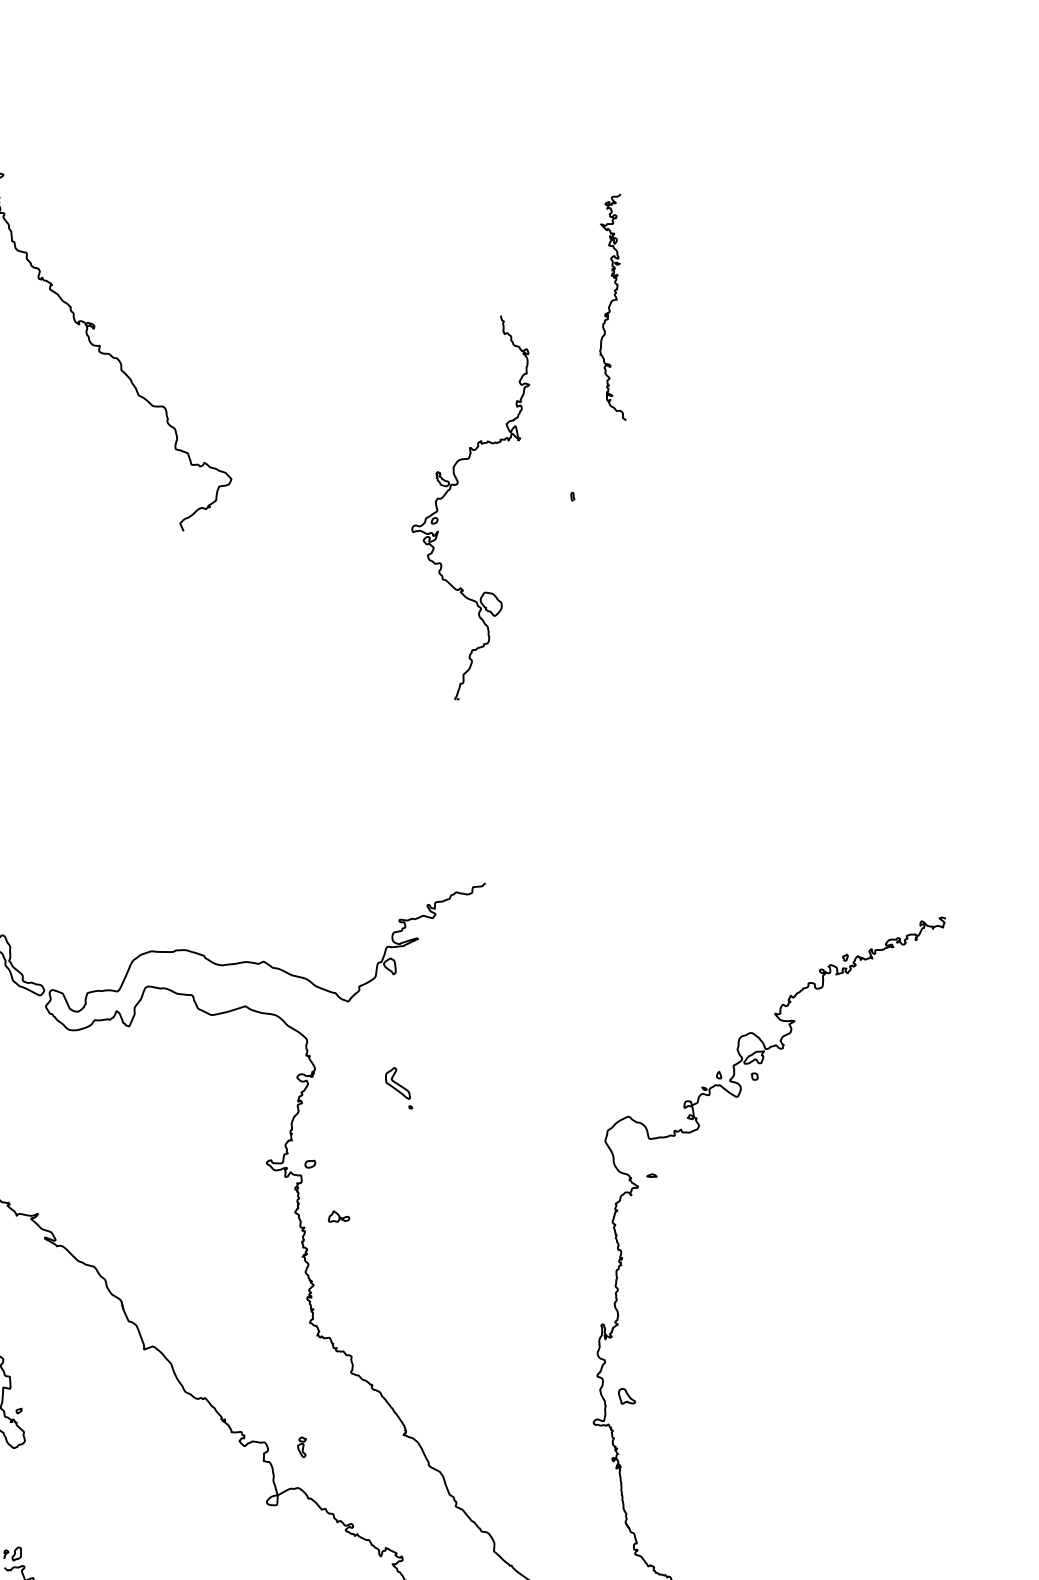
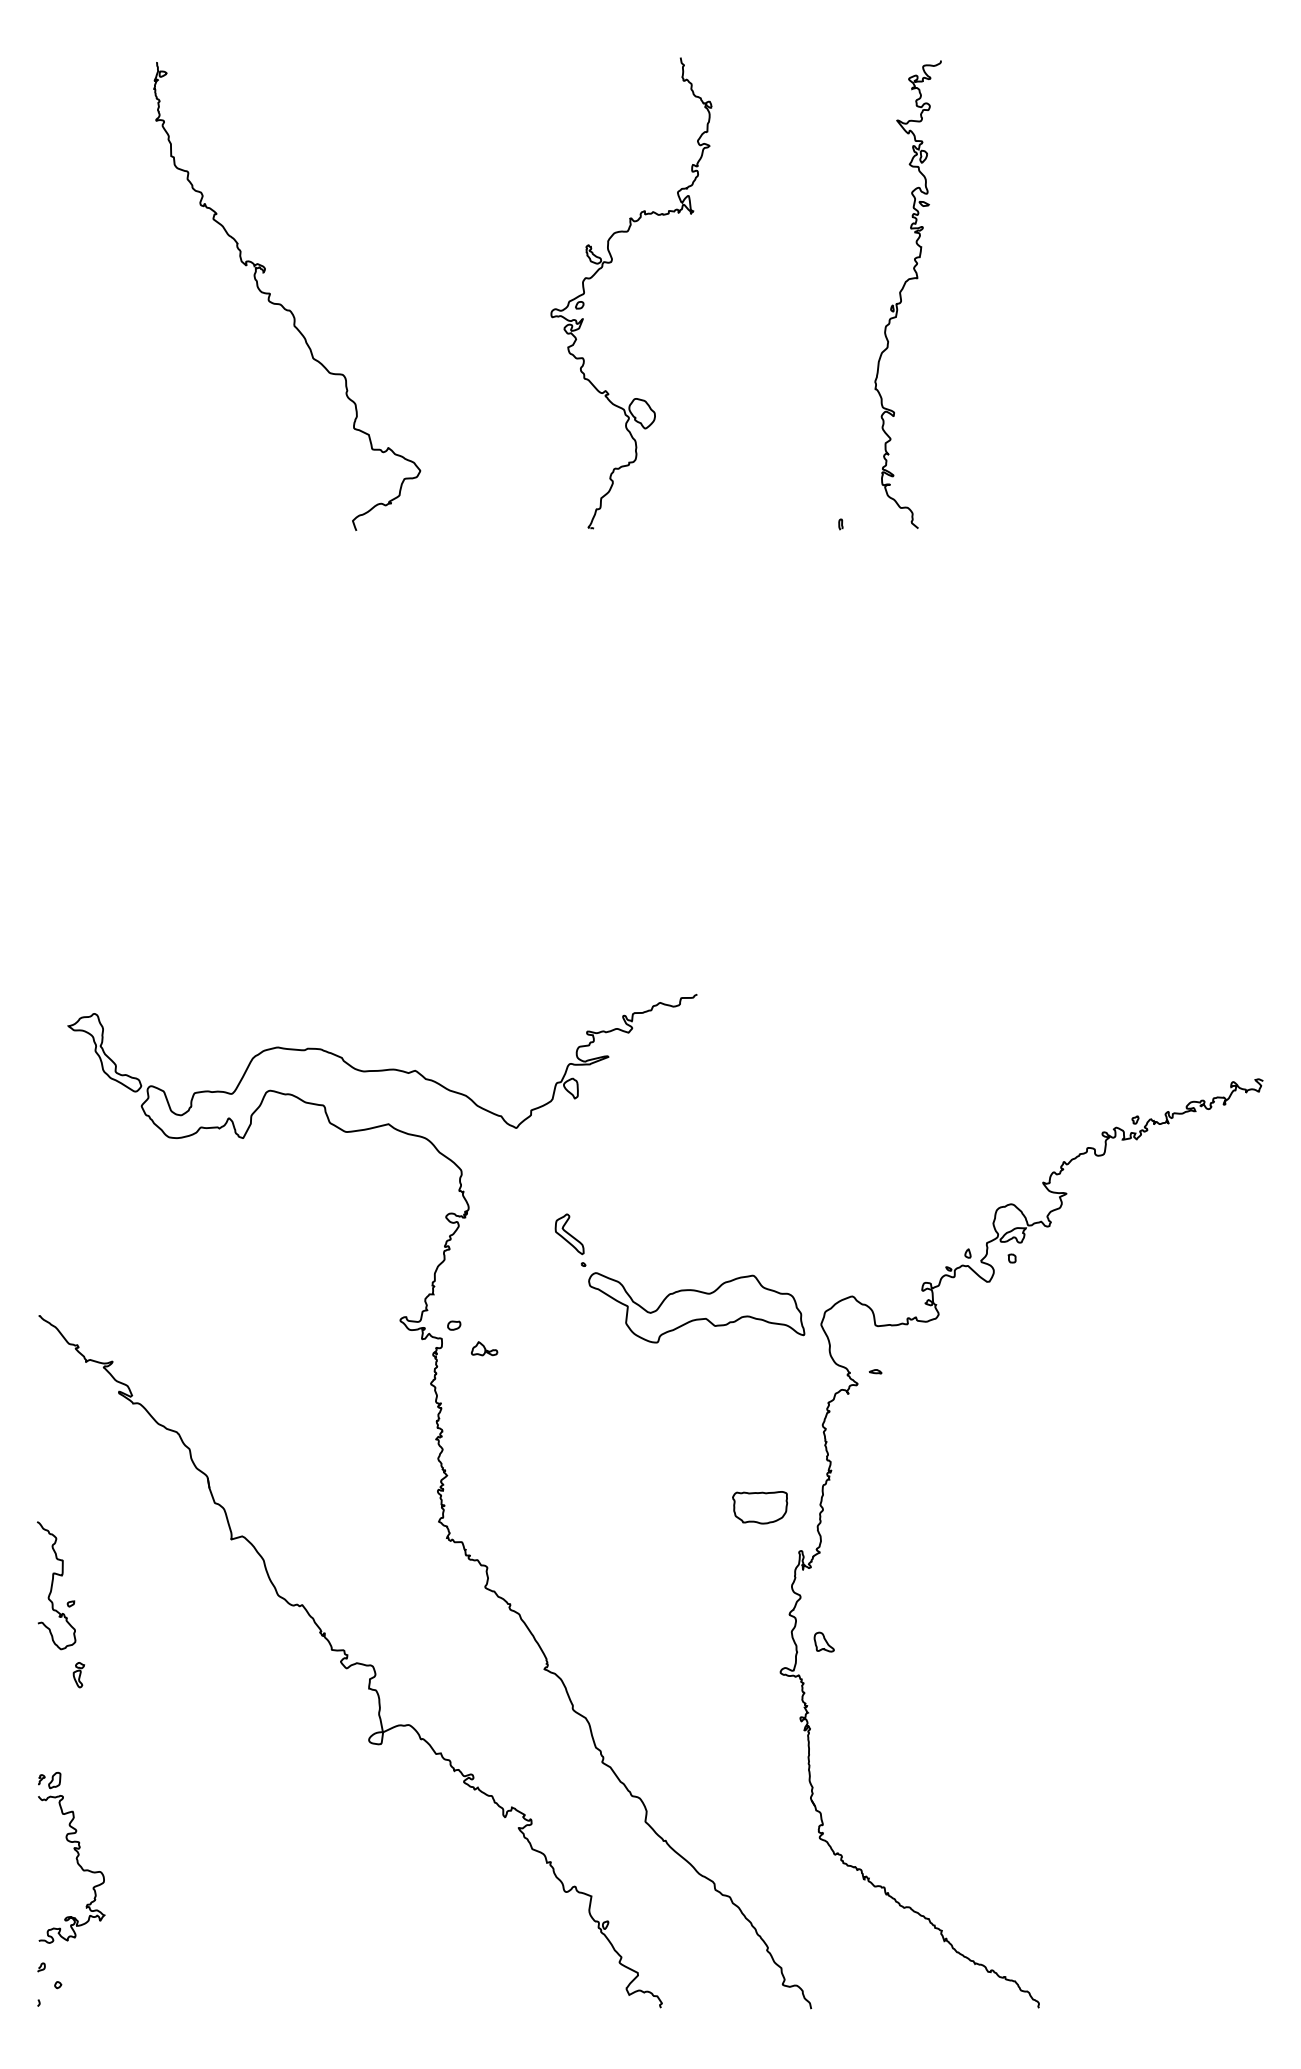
part: (612, 307) -> (907, 294), size x1.67
part: (456, 485) -> (610, 263), moved
part: (504, 1134) -> (696, 1307), added
part: (338, 1216) -> (484, 1348), moved
part: (567, 1291) -> (760, 1507), added
part: (301, 1447) -> (78, 1675), moved

